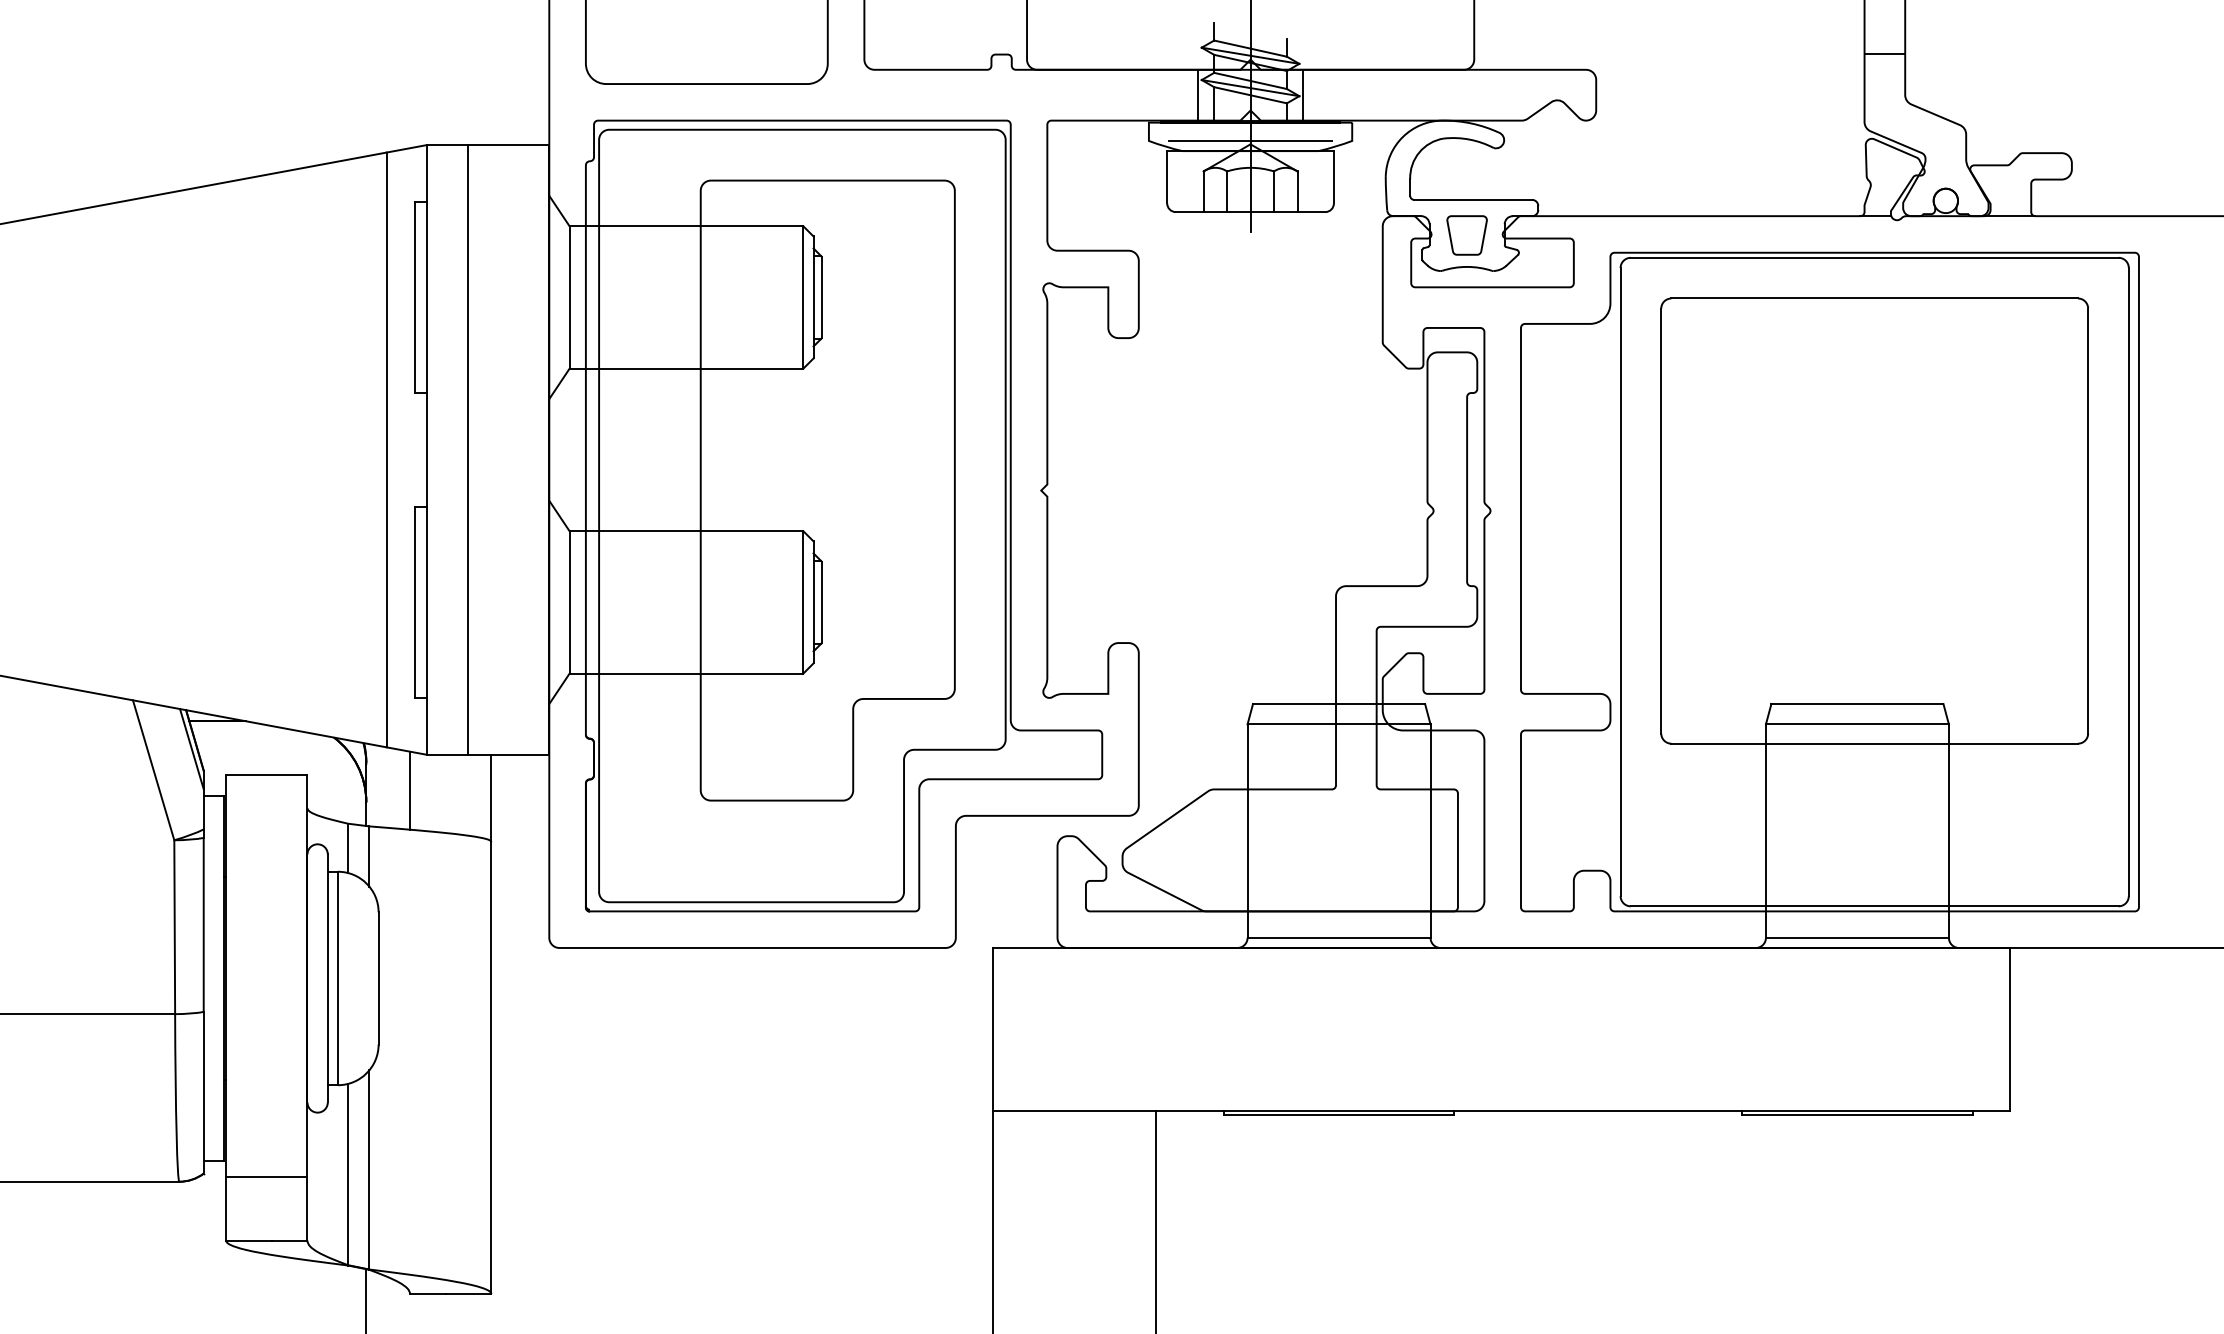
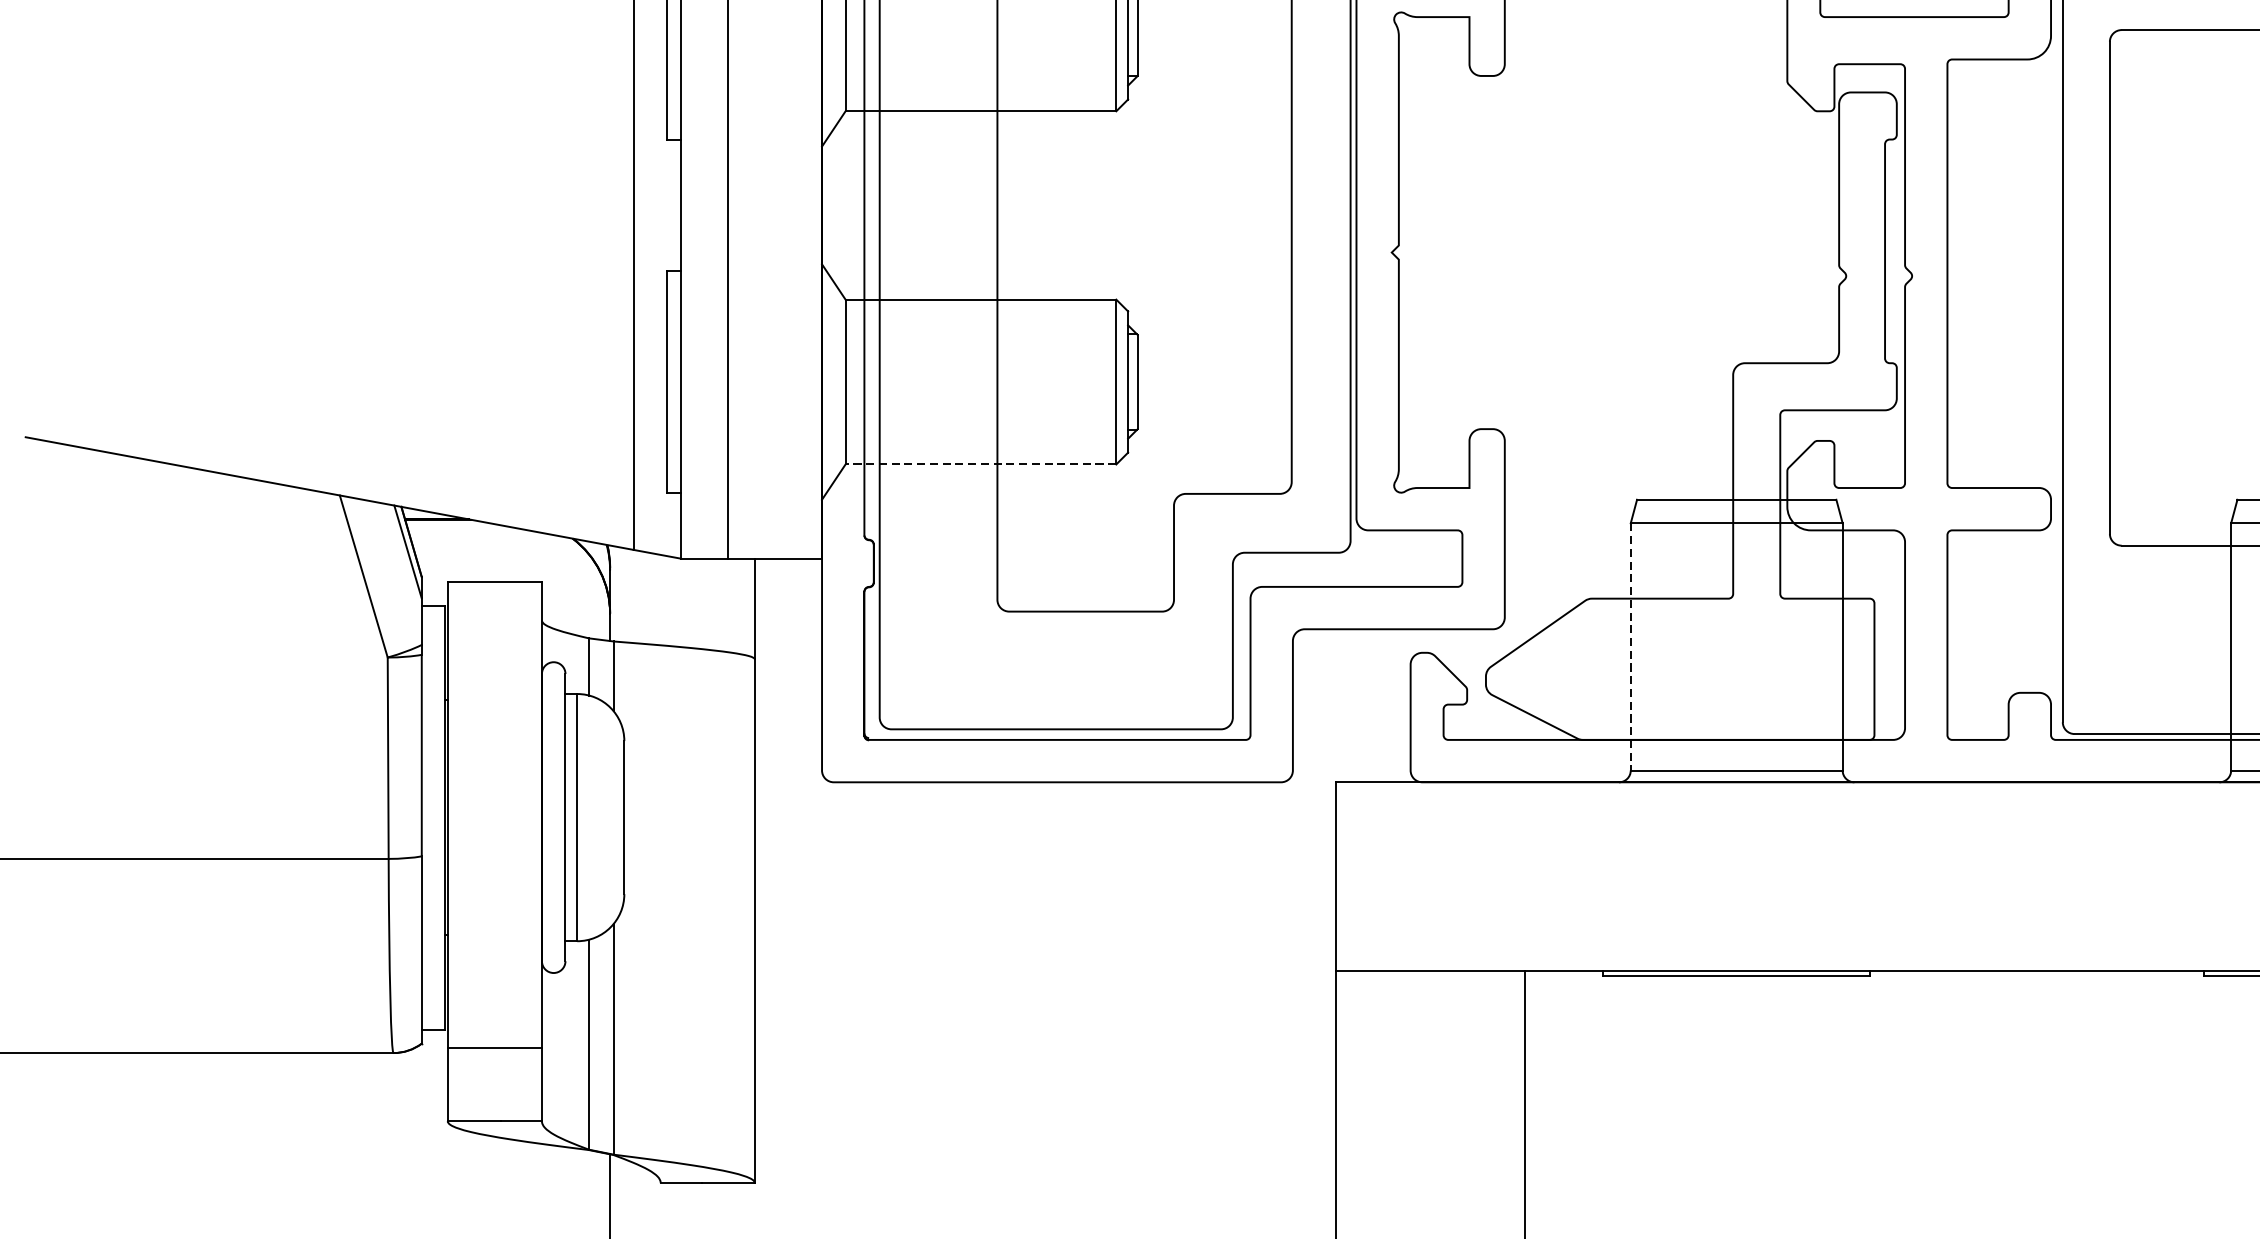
line: (686, 673) -> (980, 464), solid -> dashed
line: (410, 790) -> (661, 599), removed
line: (1247, 831) -> (1630, 647), solid -> dashed

